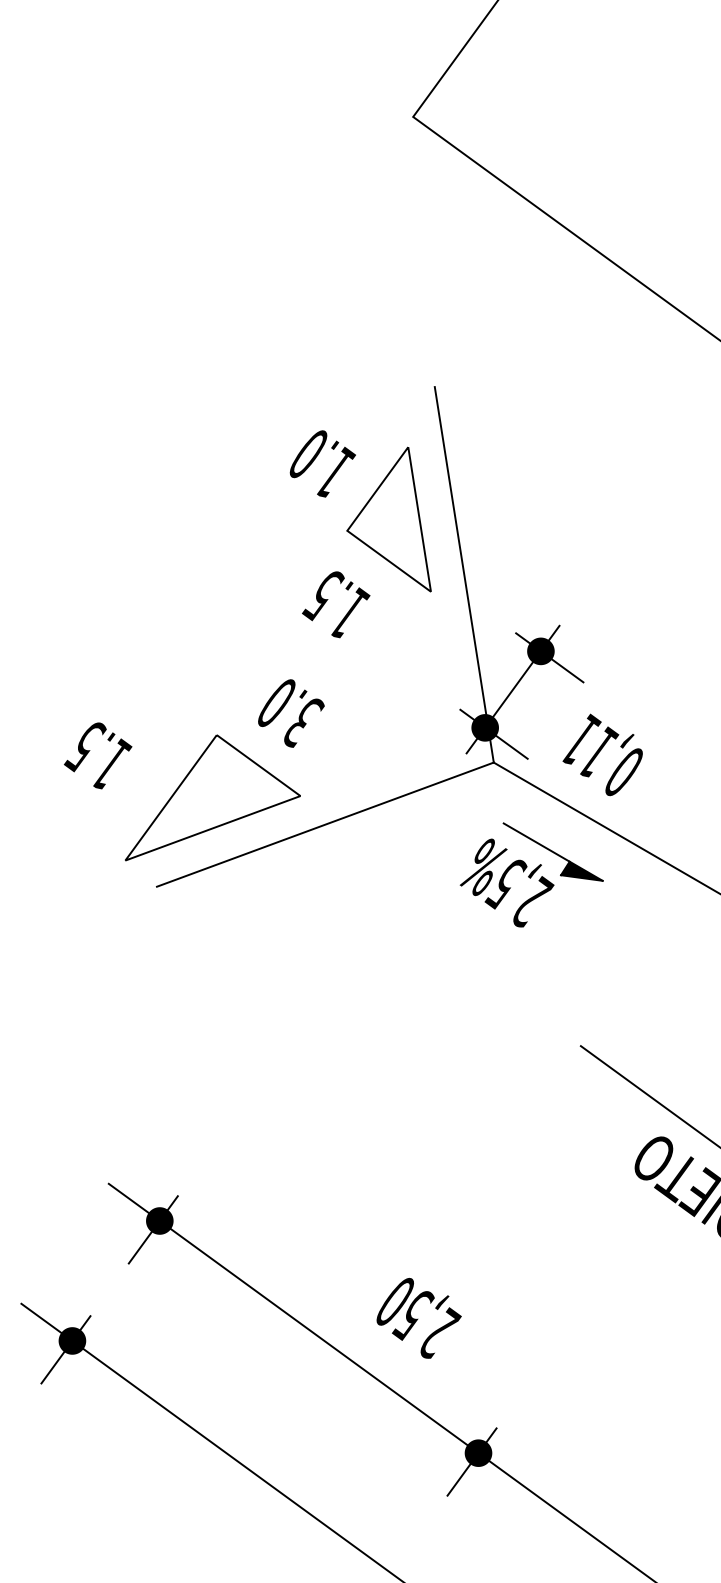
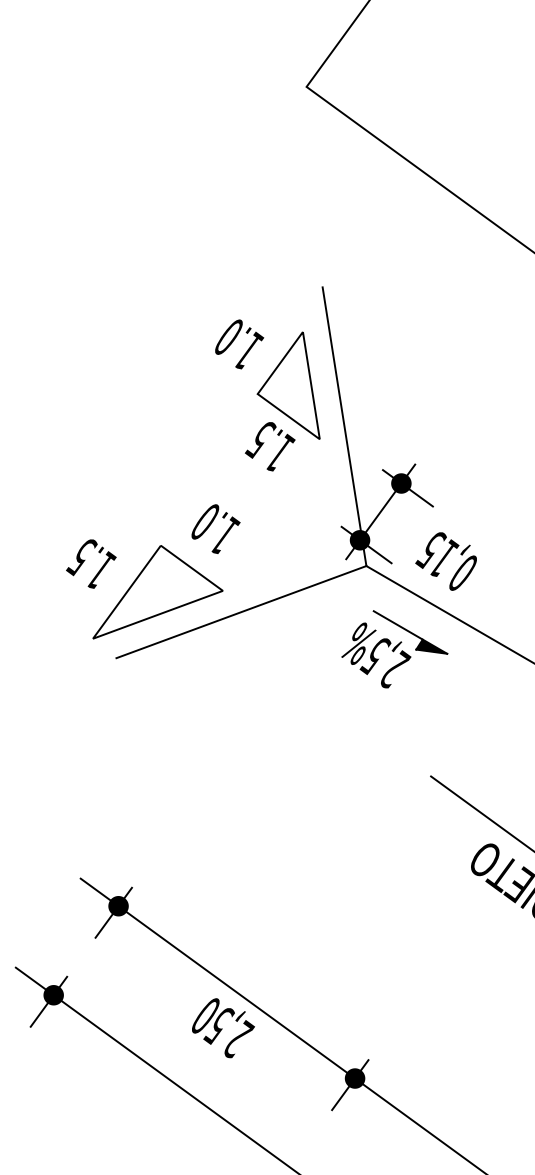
text: (336, 604) -> (270, 446), moved
text: (304, 721) -> (225, 535), 3.0 -> 1.0
text: (580, 739) -> (430, 548), 0,11 -> 0,15
text: (98, 755) -> (91, 563), moved
text: (418, 1318) -> (222, 1028), moved

